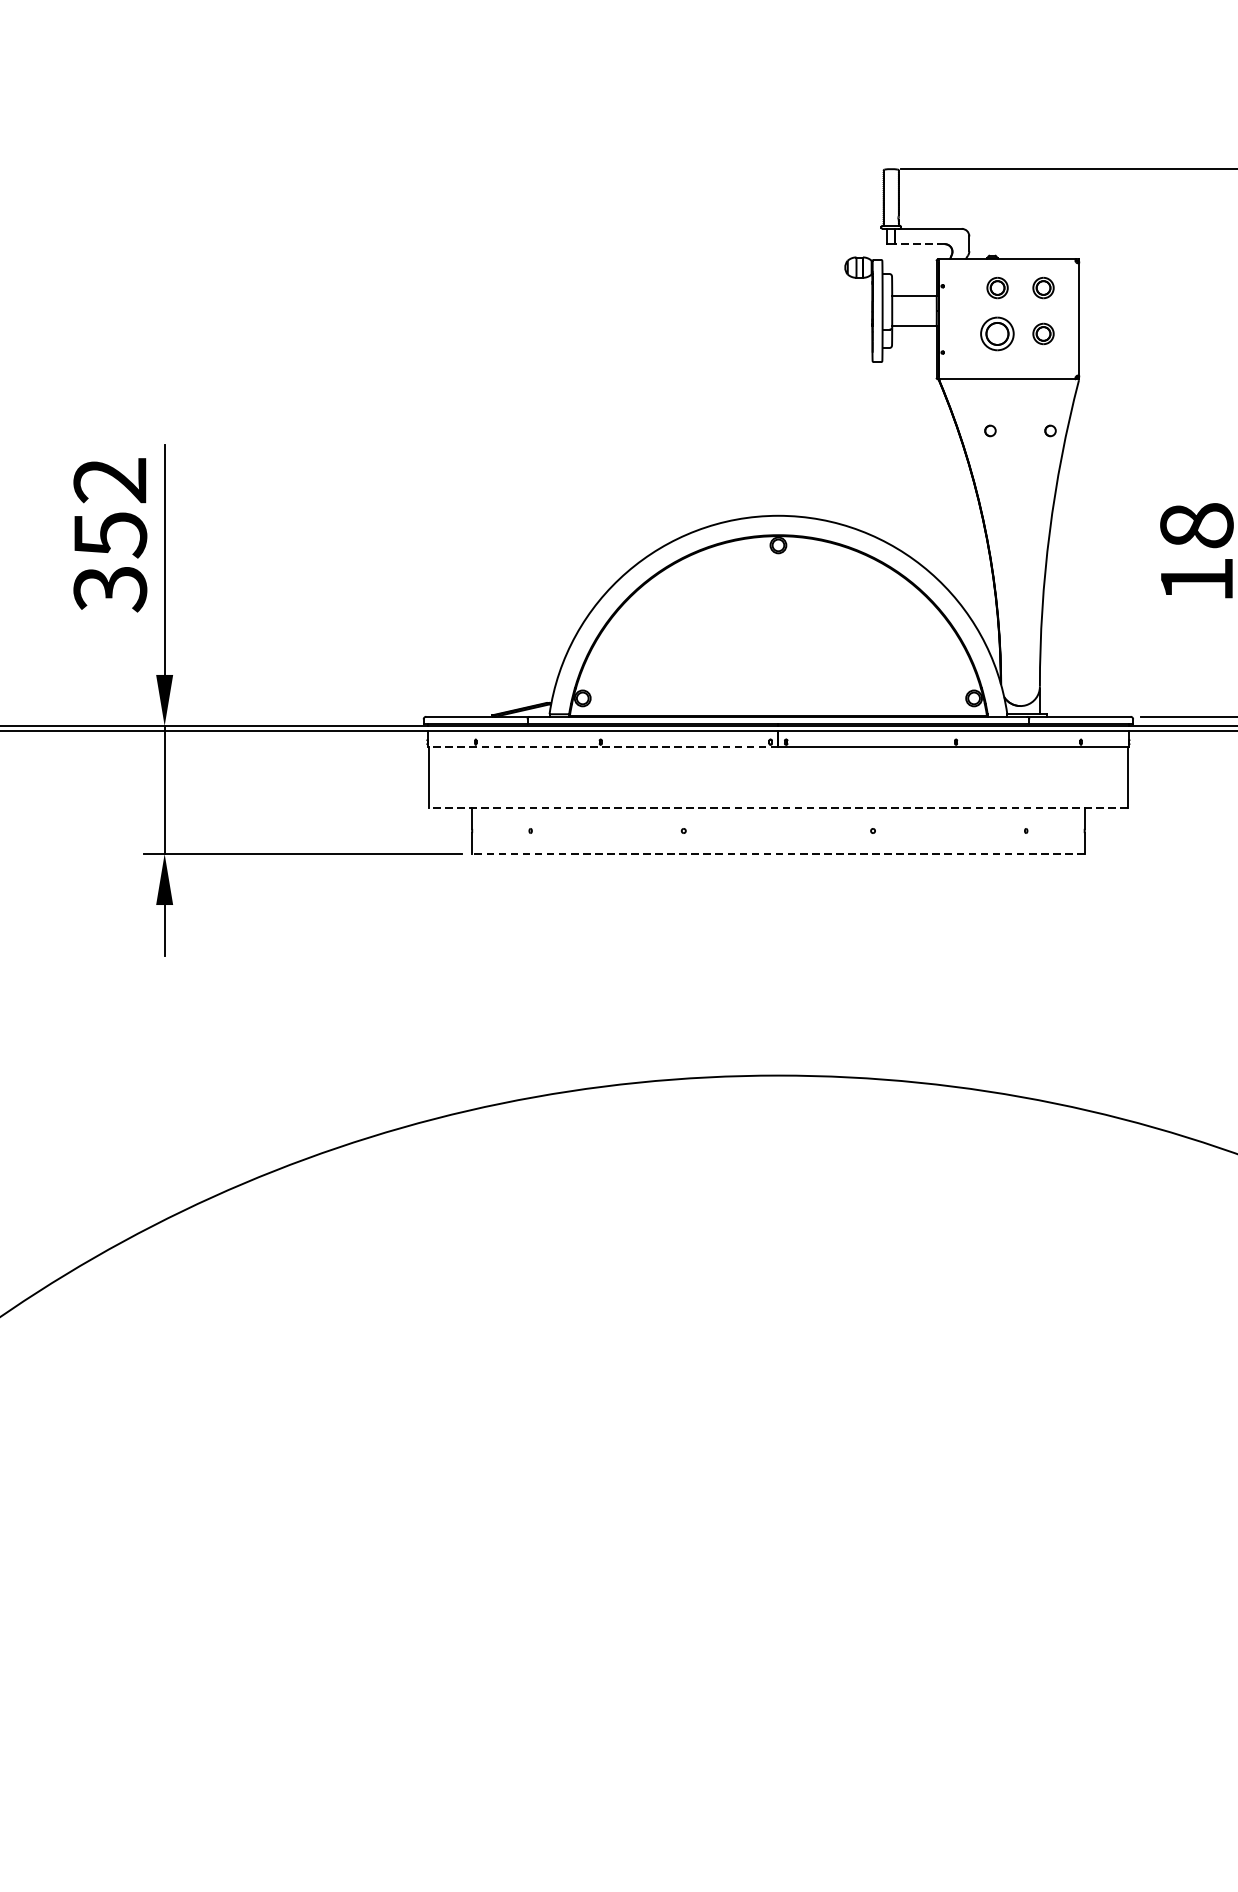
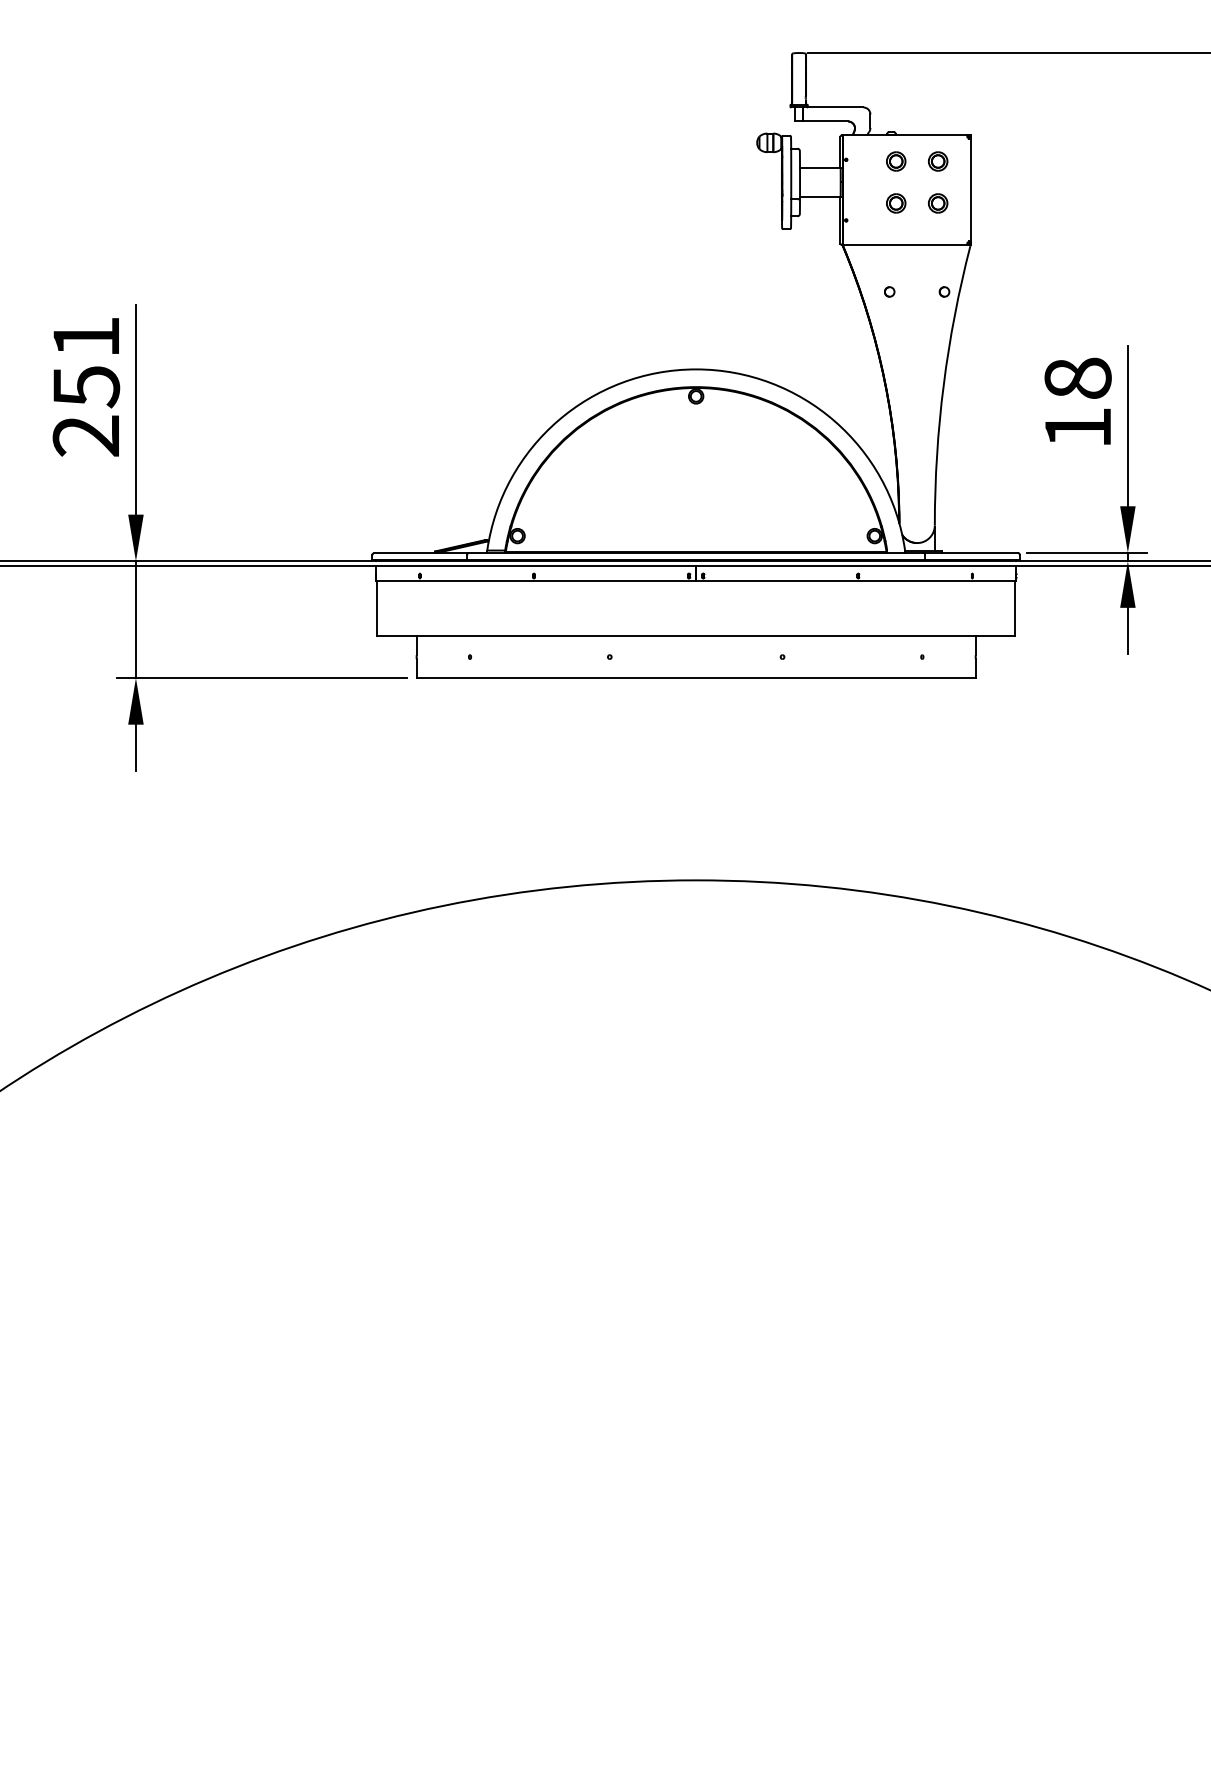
line: (920, 244) -> (825, 121), dashed -> solid
part: (997, 334) -> (896, 203), size x0.62
text: (110, 534) -> (86, 386), 352 -> 251
line: (602, 747) -> (535, 580), dashed -> solid
line: (778, 808) -> (696, 636), dashed -> solid
line: (778, 854) -> (696, 678), dashed -> solid

